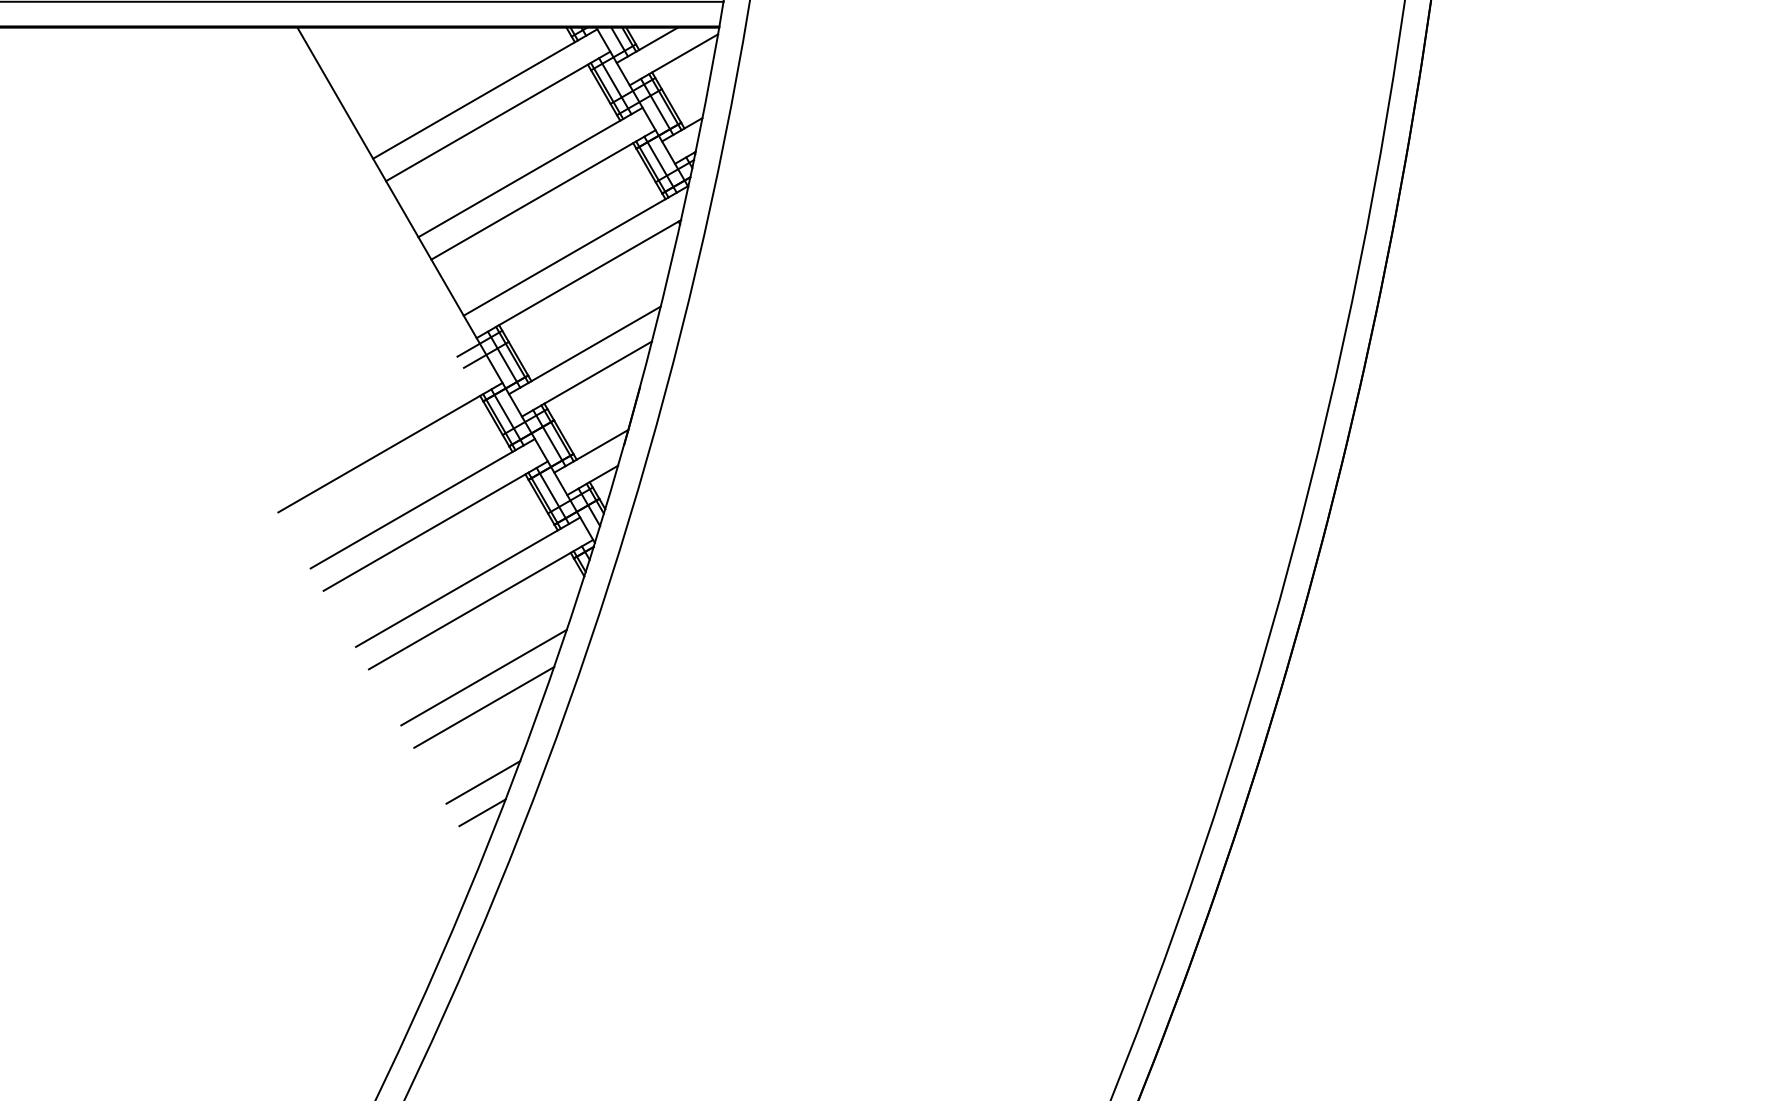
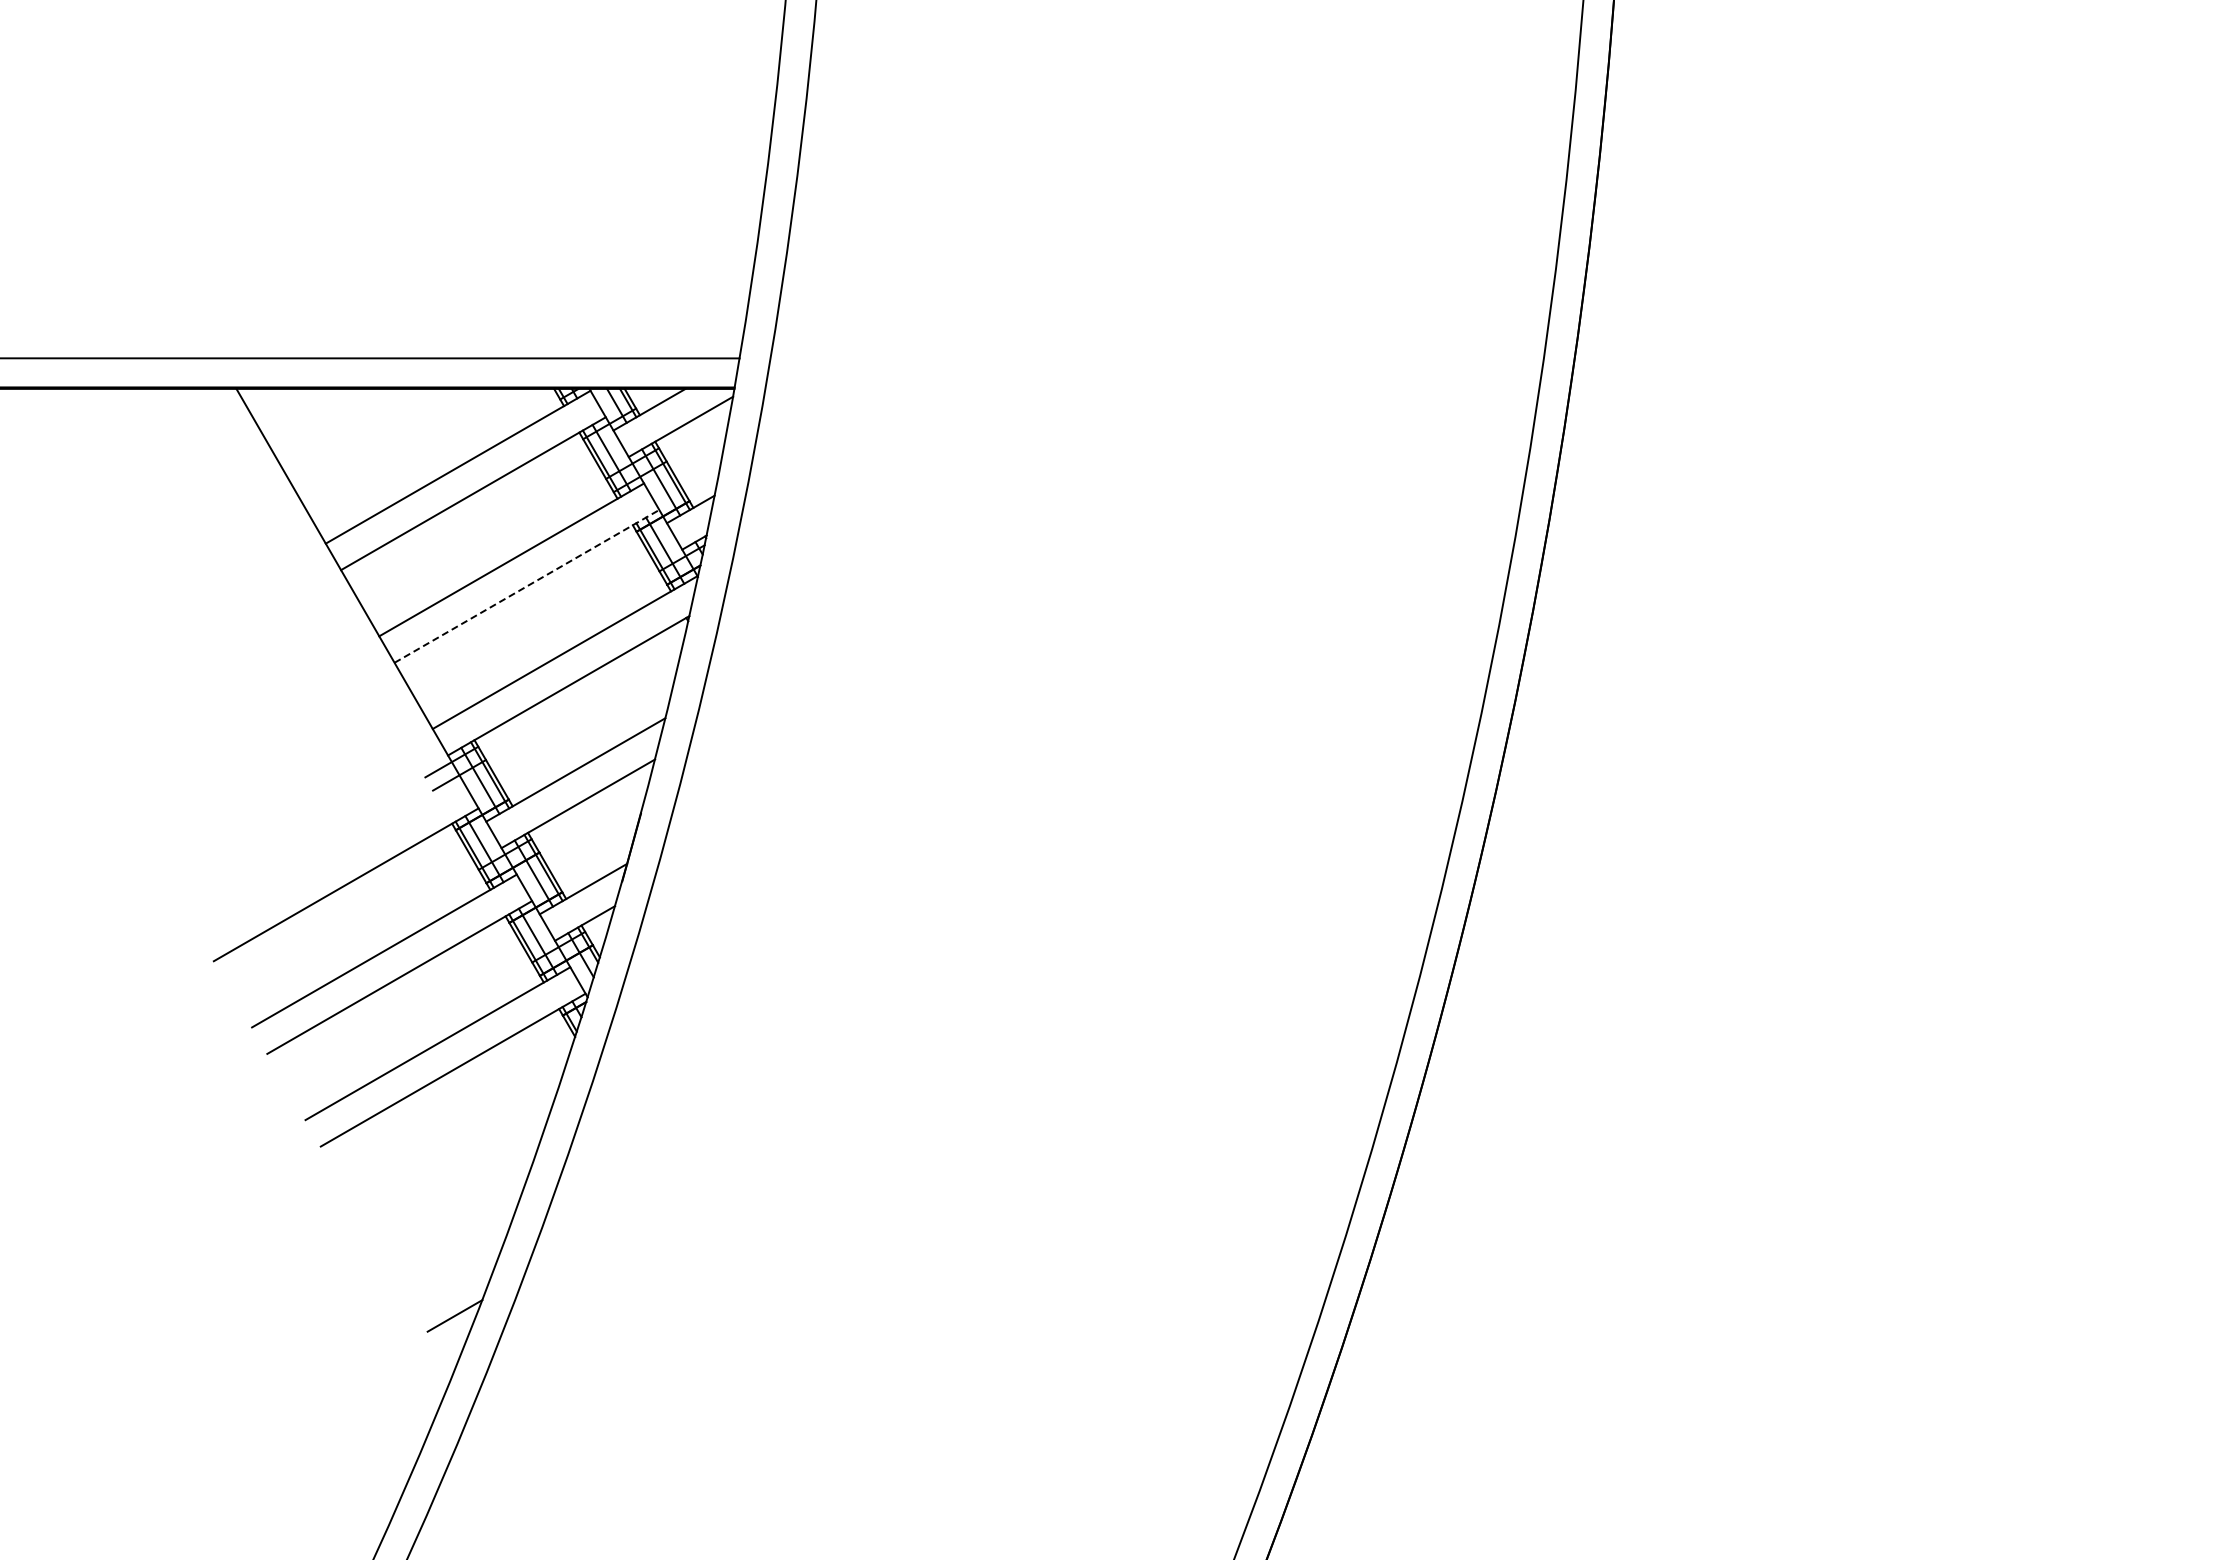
line: (543, 195) -> (526, 586), solid -> dashed
line: (483, 676) -> (456, 1155), removed
line: (483, 707) -> (456, 1191), removed
line: (482, 781) -> (455, 1279), removed

